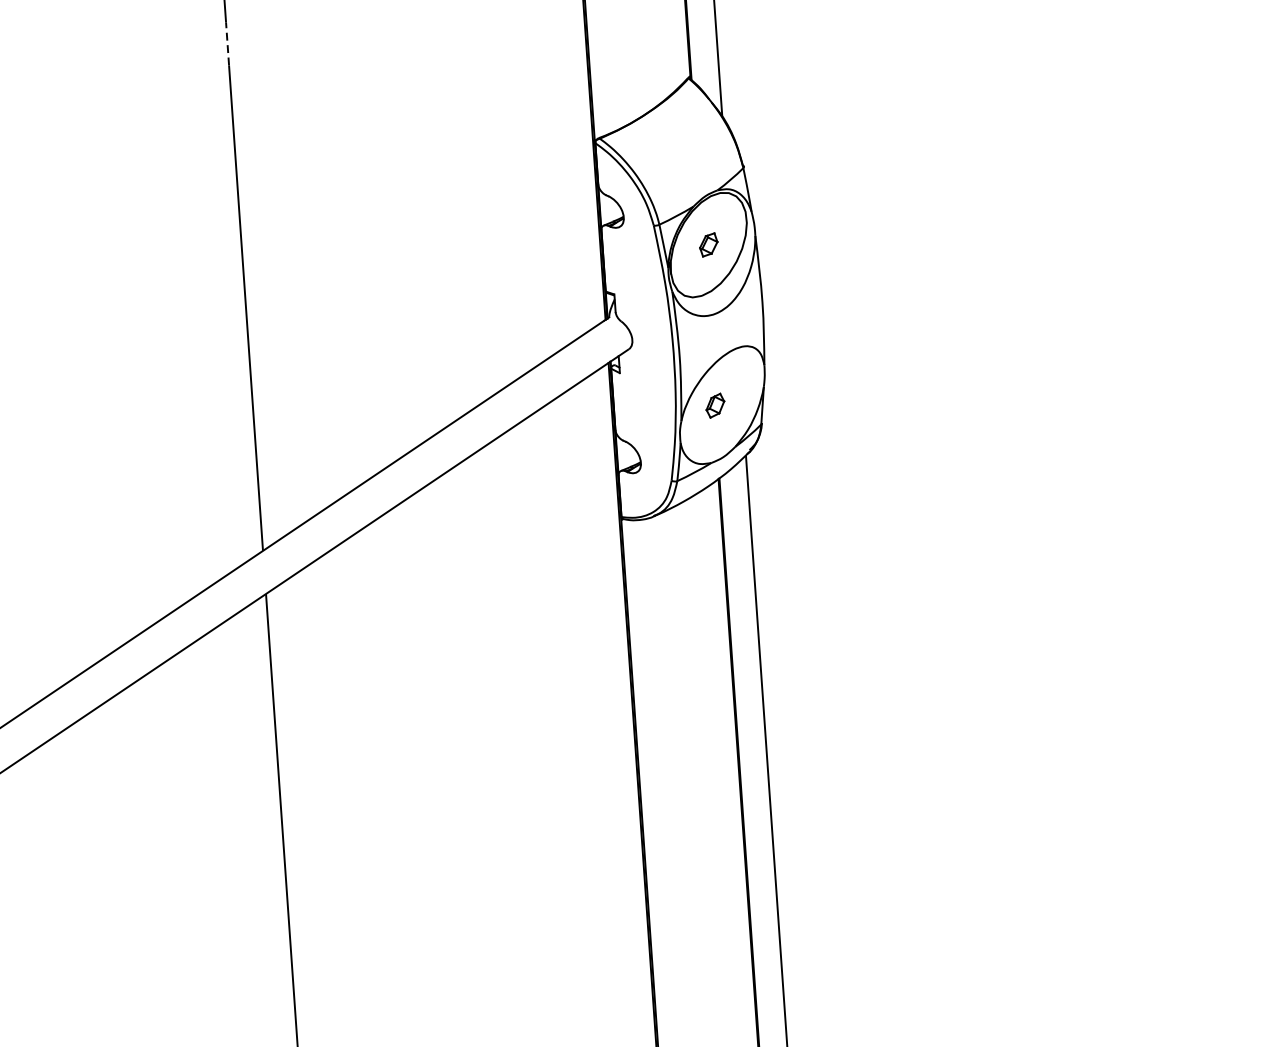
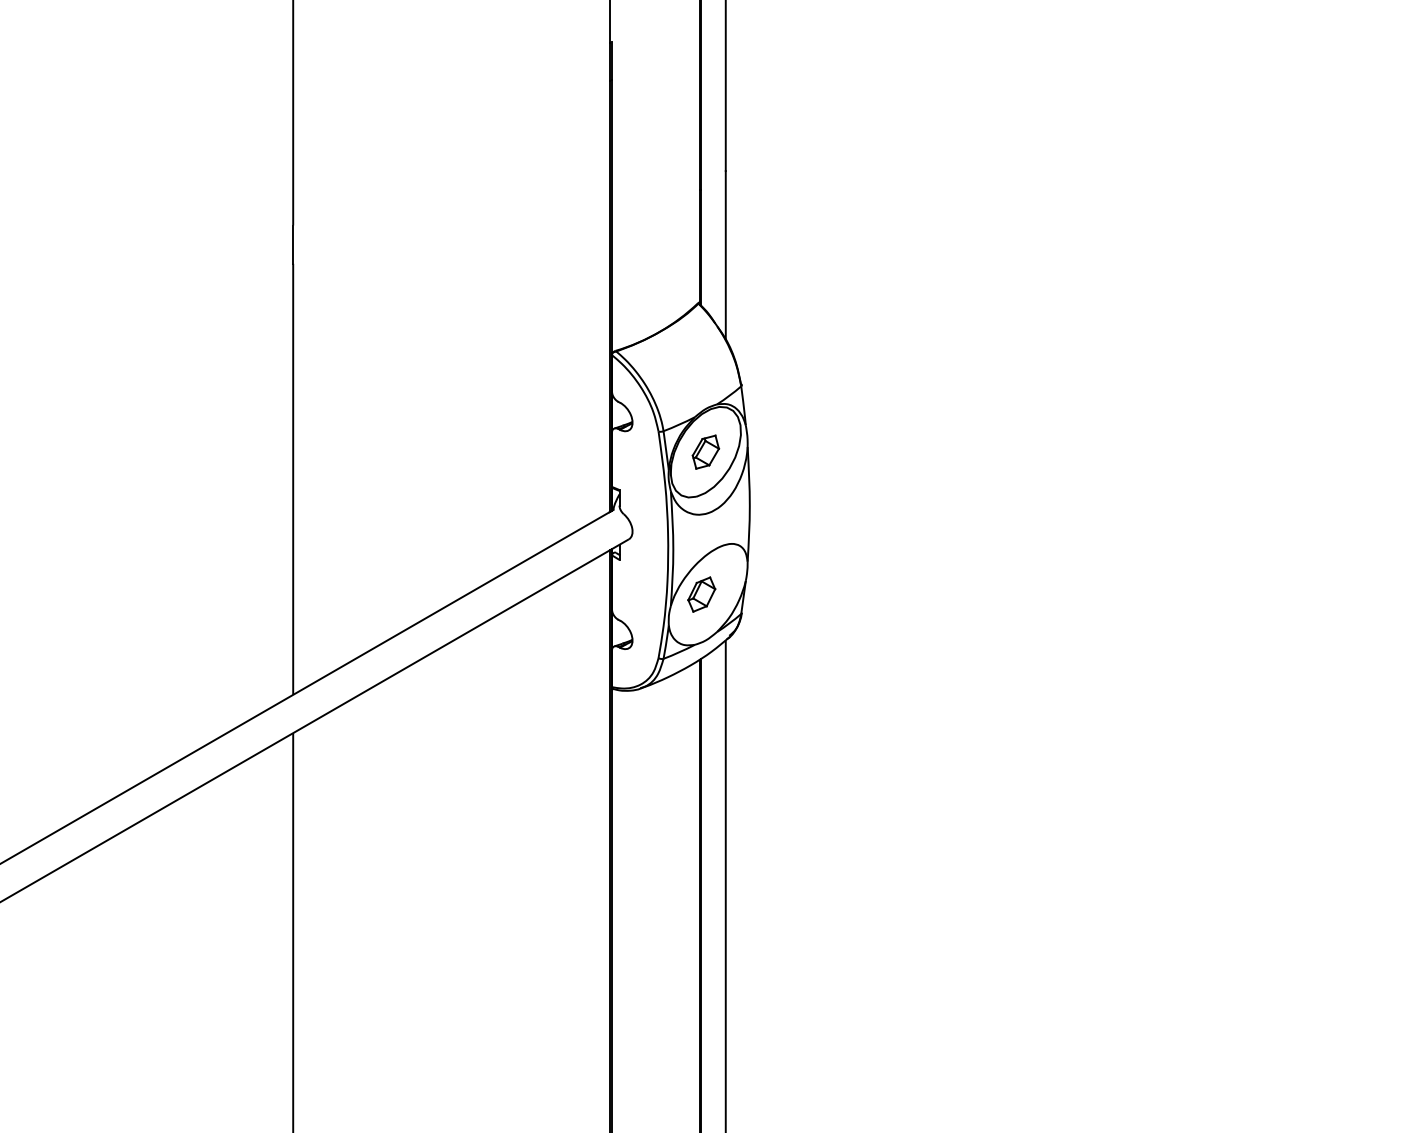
line: (227, 43) -> (293, 244), dashed -> solid
part: (708, 244) -> (705, 451), size x1.67
part: (714, 405) -> (701, 594), size x1.67

